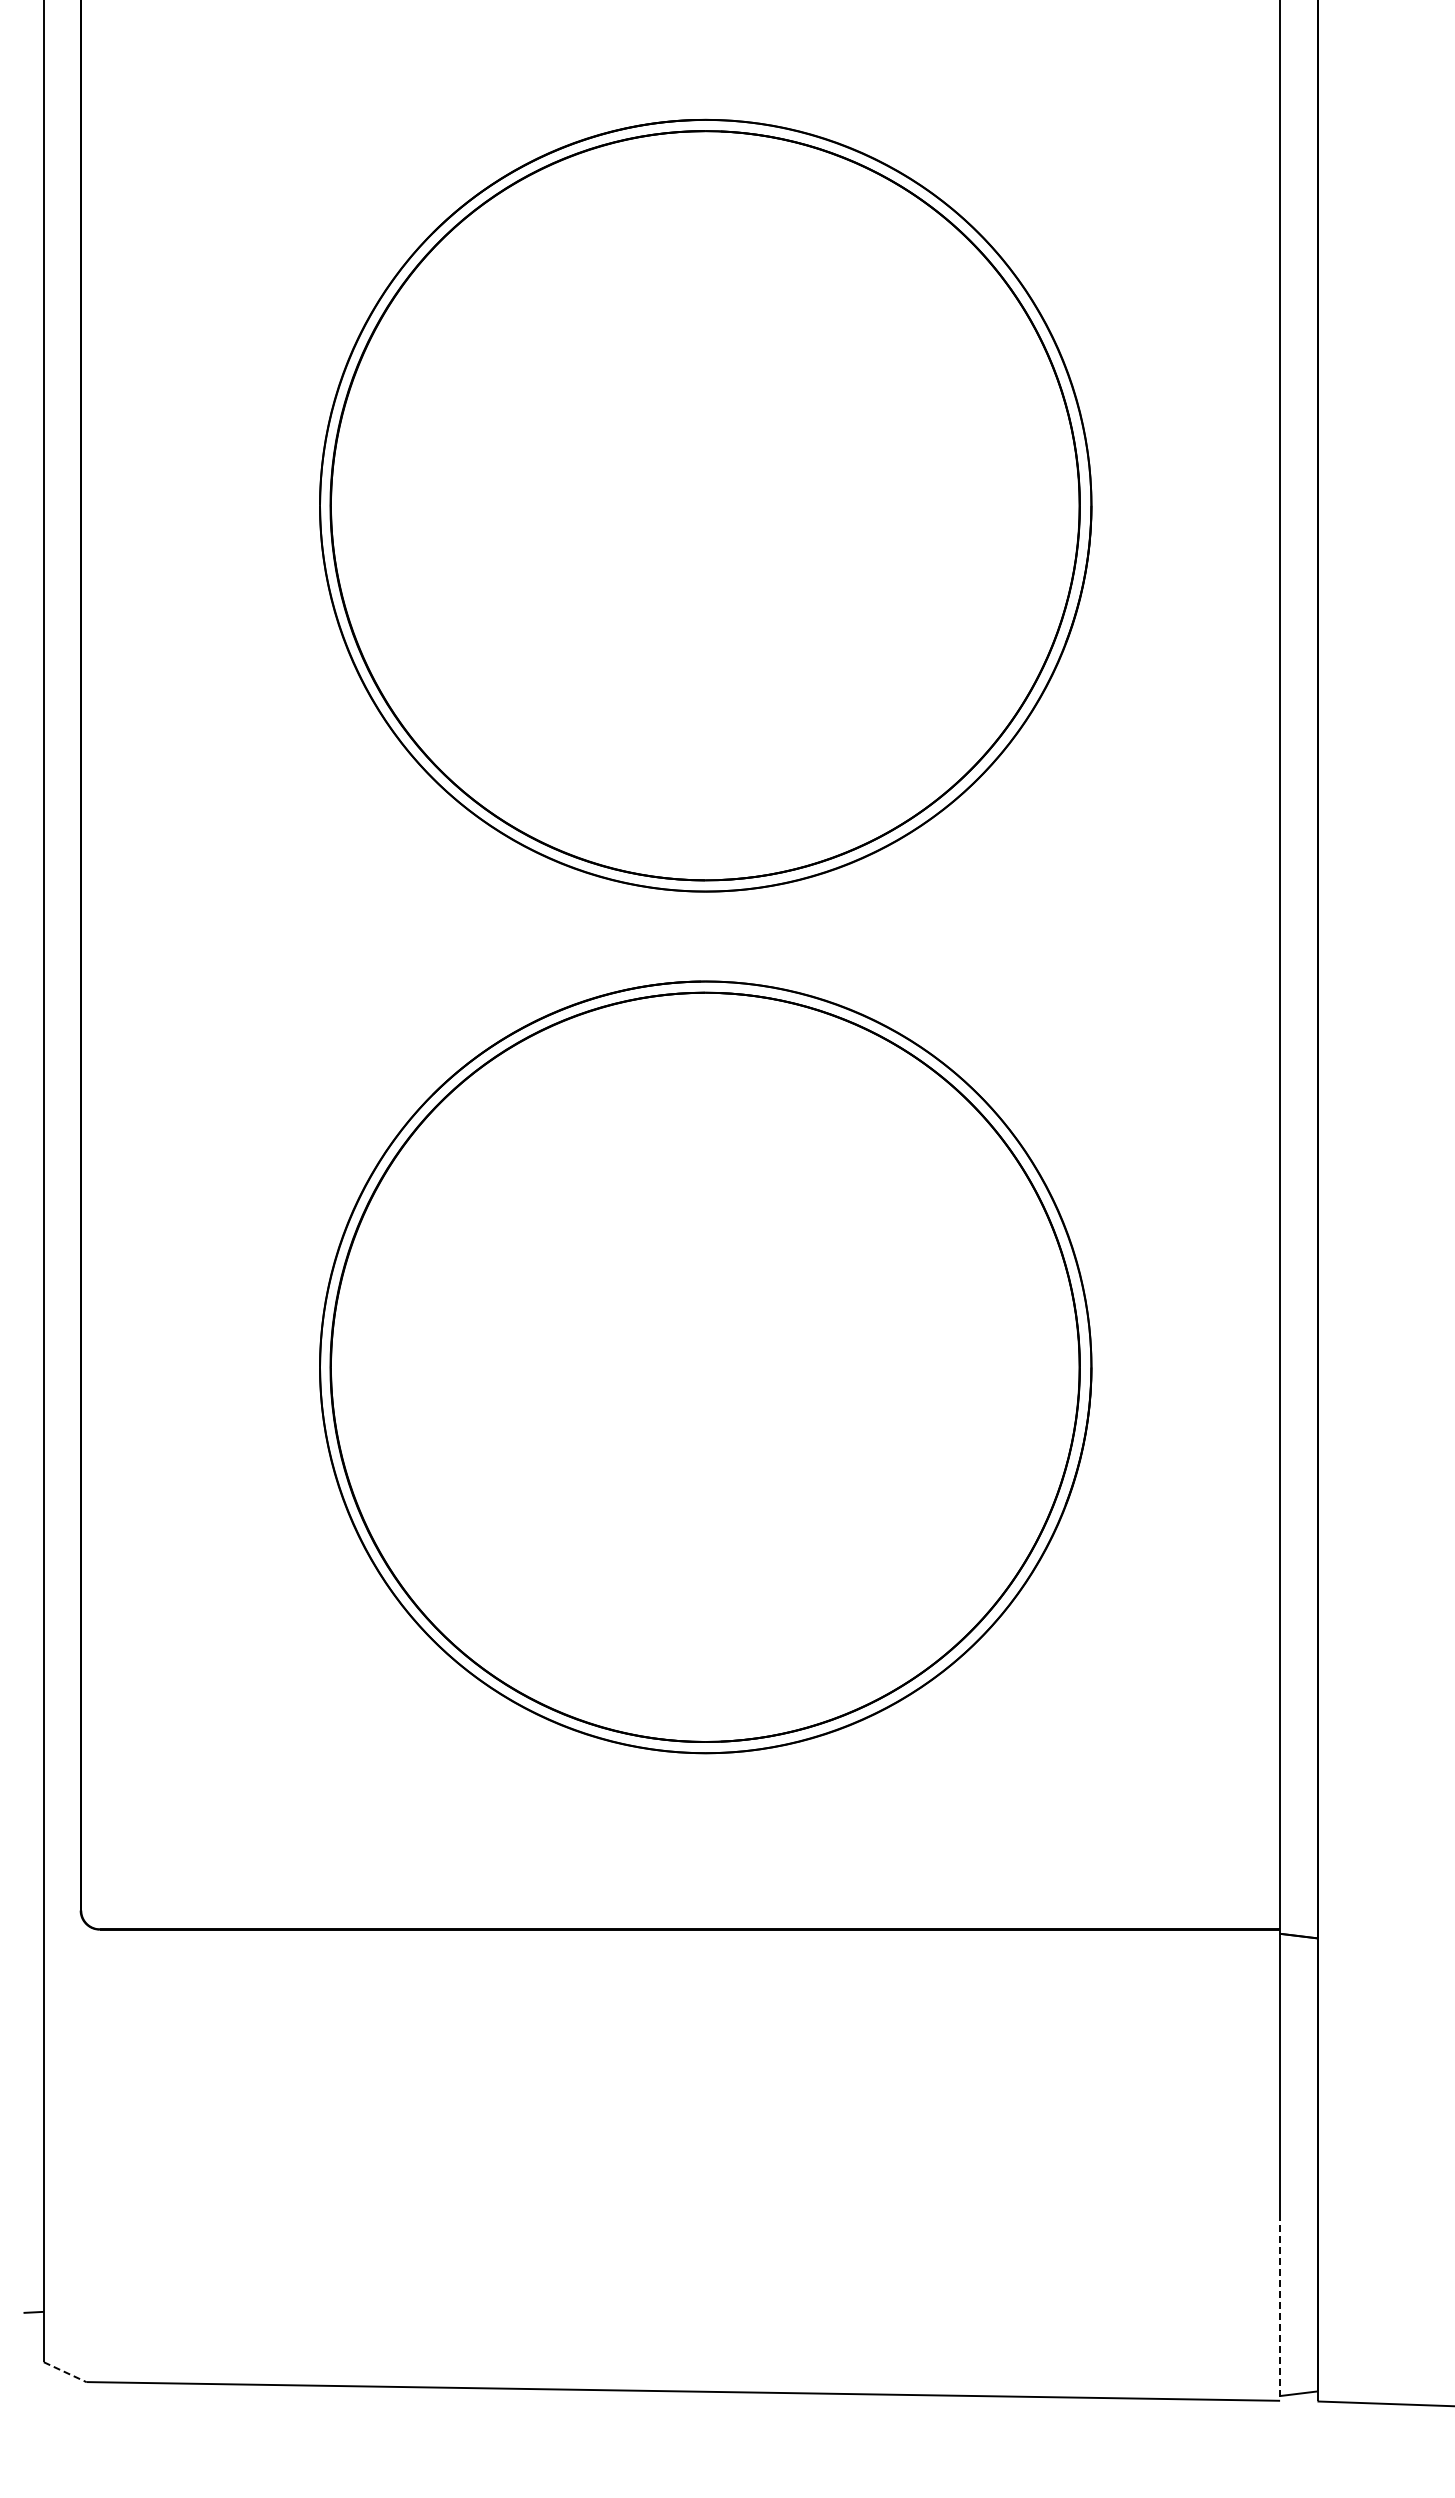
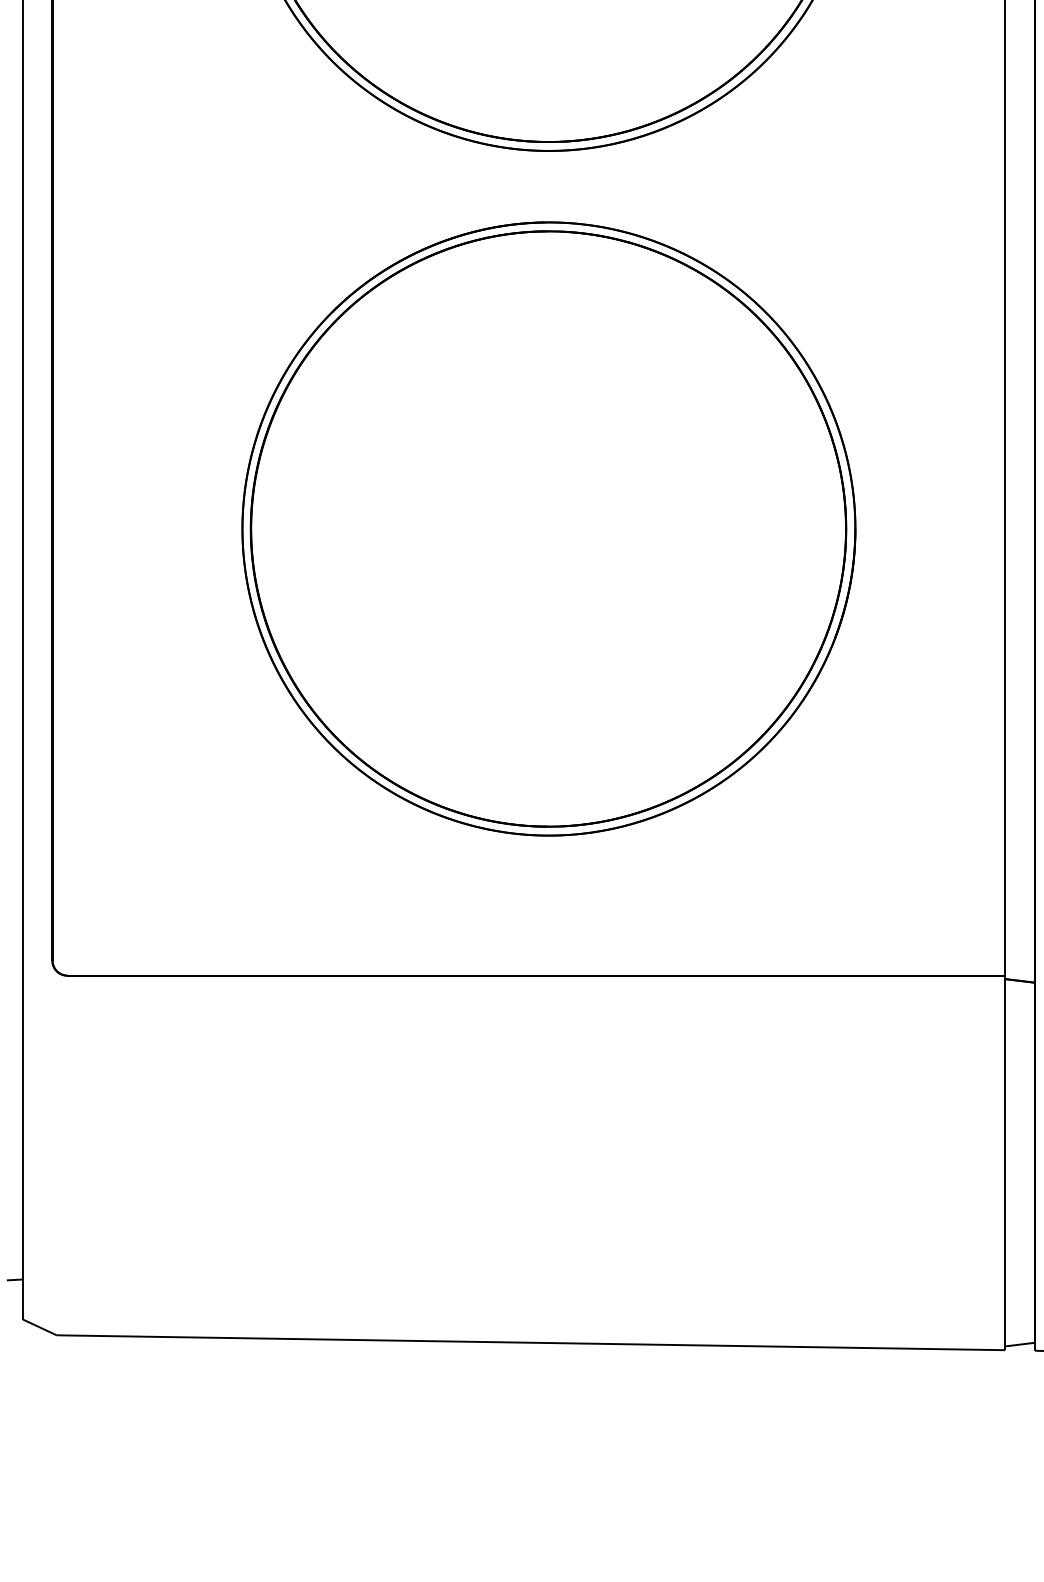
line: (1280, 2307) -> (1005, 1276), dashed -> solid
line: (65, 2372) -> (40, 1327), dashed -> solid

